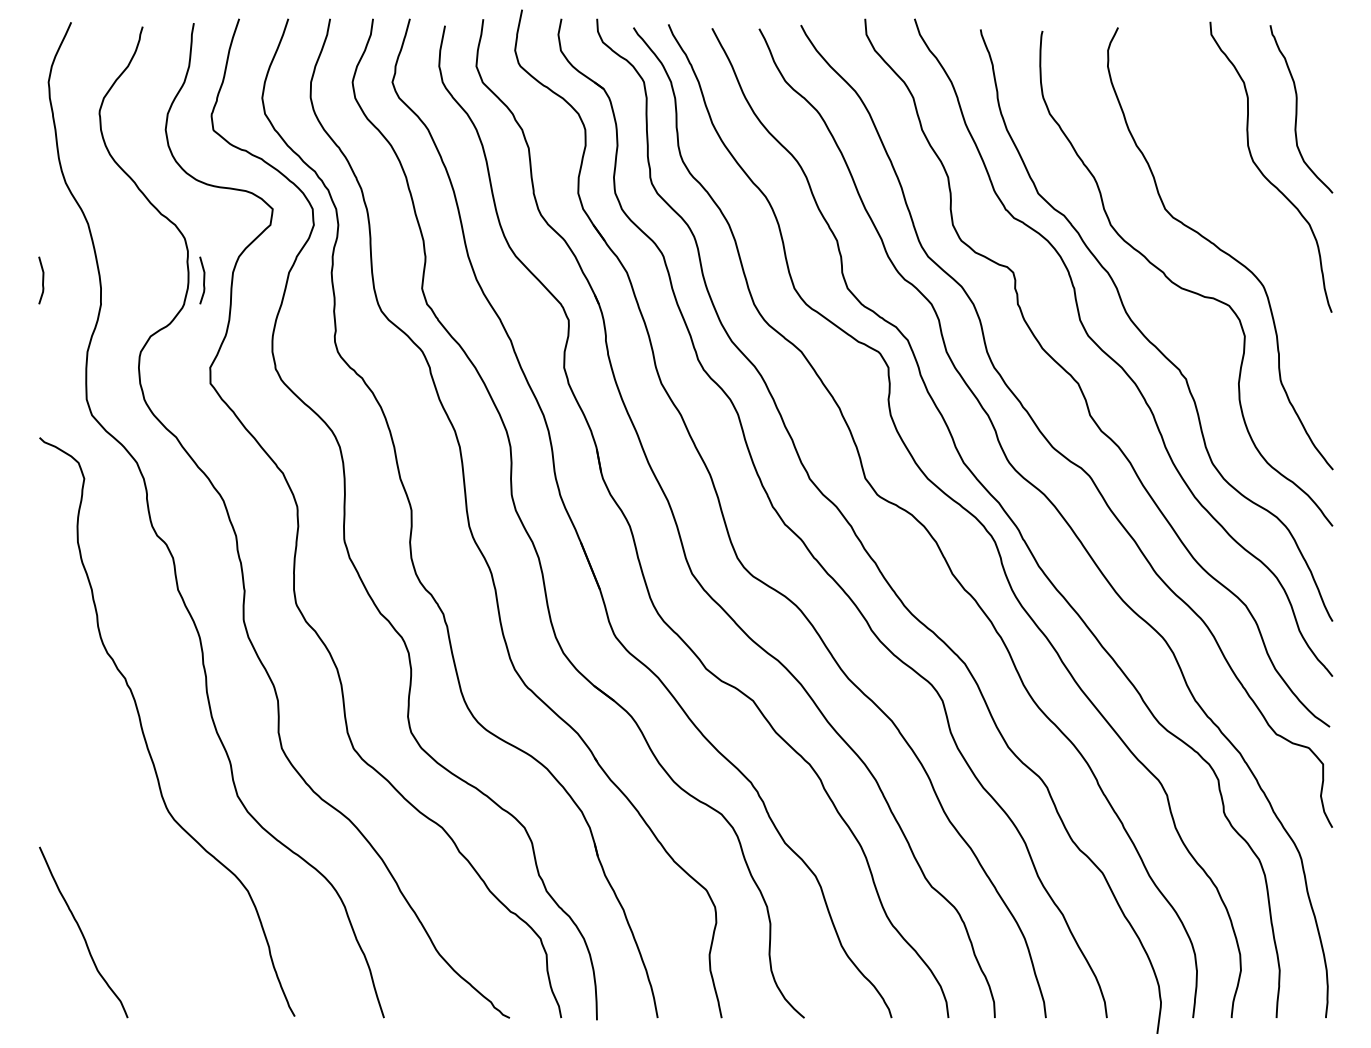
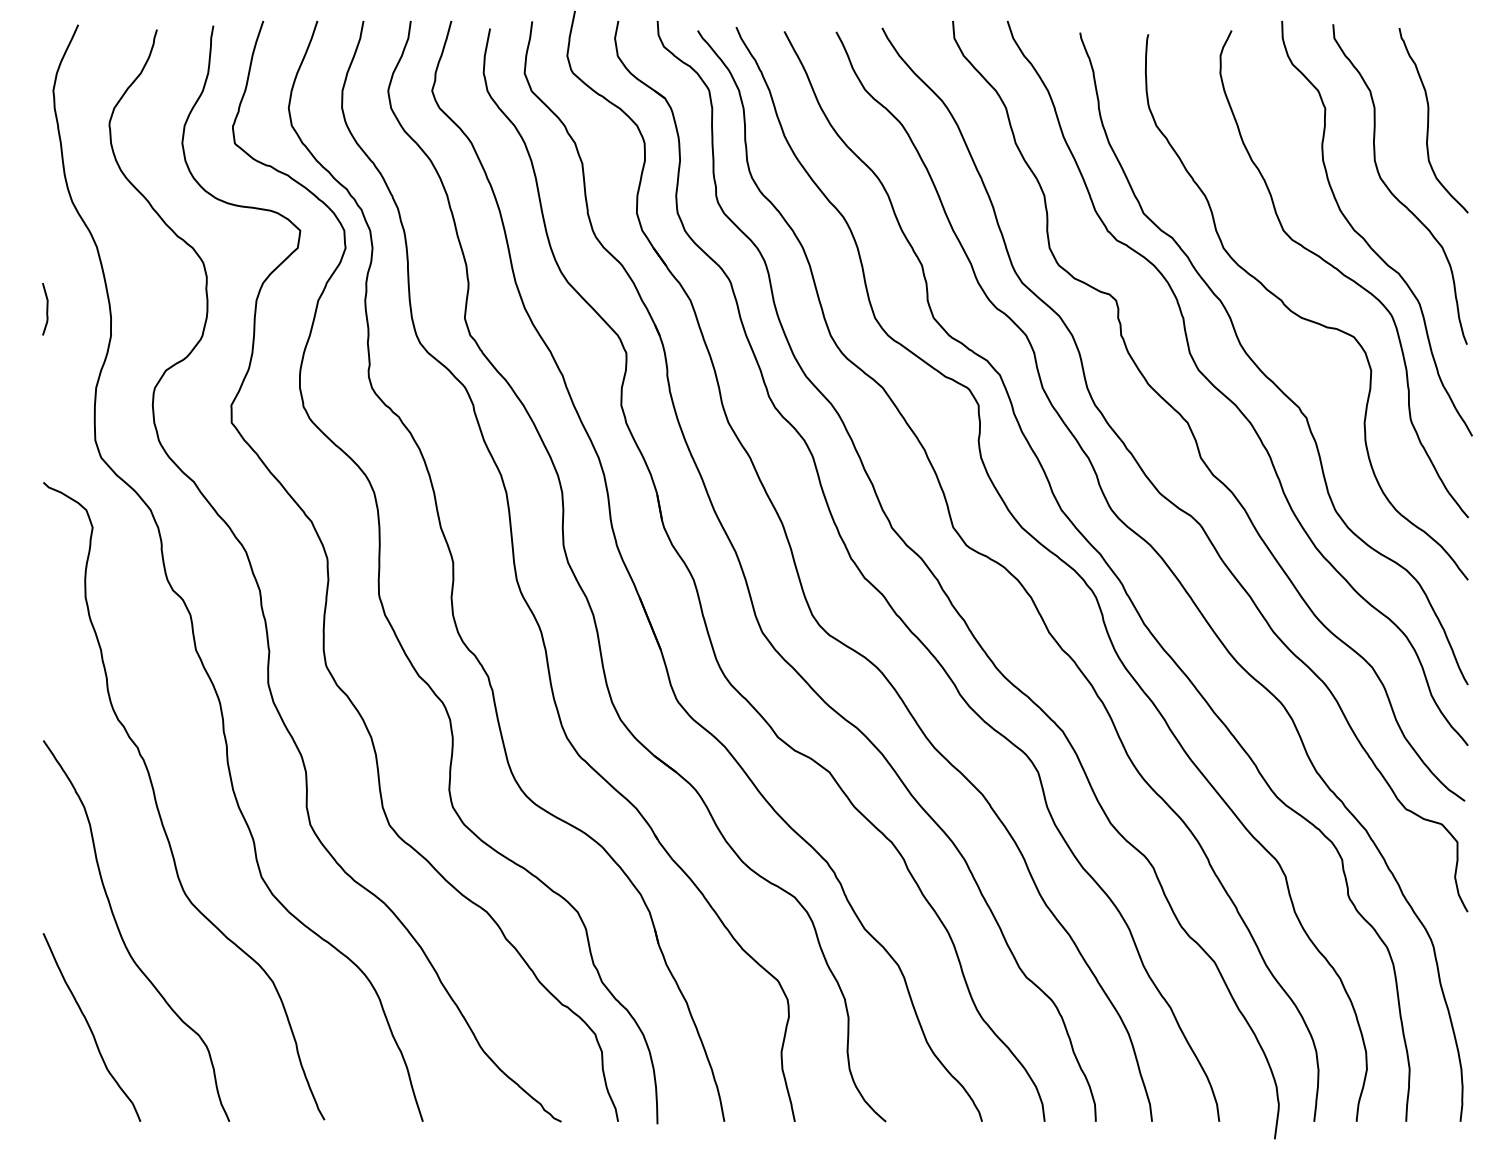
curve: (1239, 216) -> (1365, 238), added
curve: (203, 280) -> (223, 309), removed
curve: (111, 849) -> (122, 936), added

